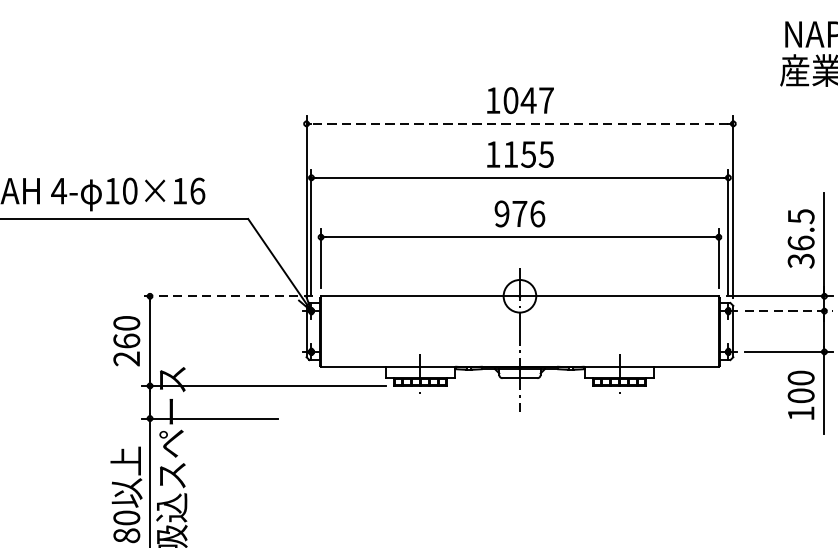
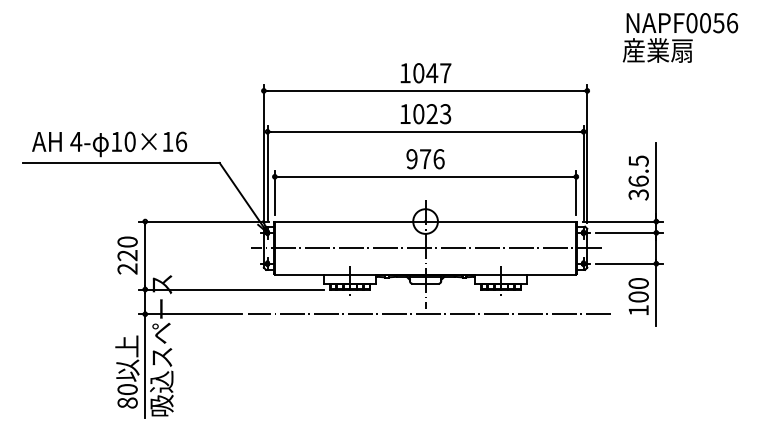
line: (519, 123) -> (425, 90), dashed -> solid
text: (529, 155) -> (432, 114), 1155 -> 1023
line: (226, 296) -> (203, 221), dashed -> solid
line: (789, 310) -> (629, 232), dashed -> solid
line: (521, 331) -> (426, 248), added
text: (126, 341) -> (127, 255), 260 -> 220
line: (525, 418) -> (429, 314), added

